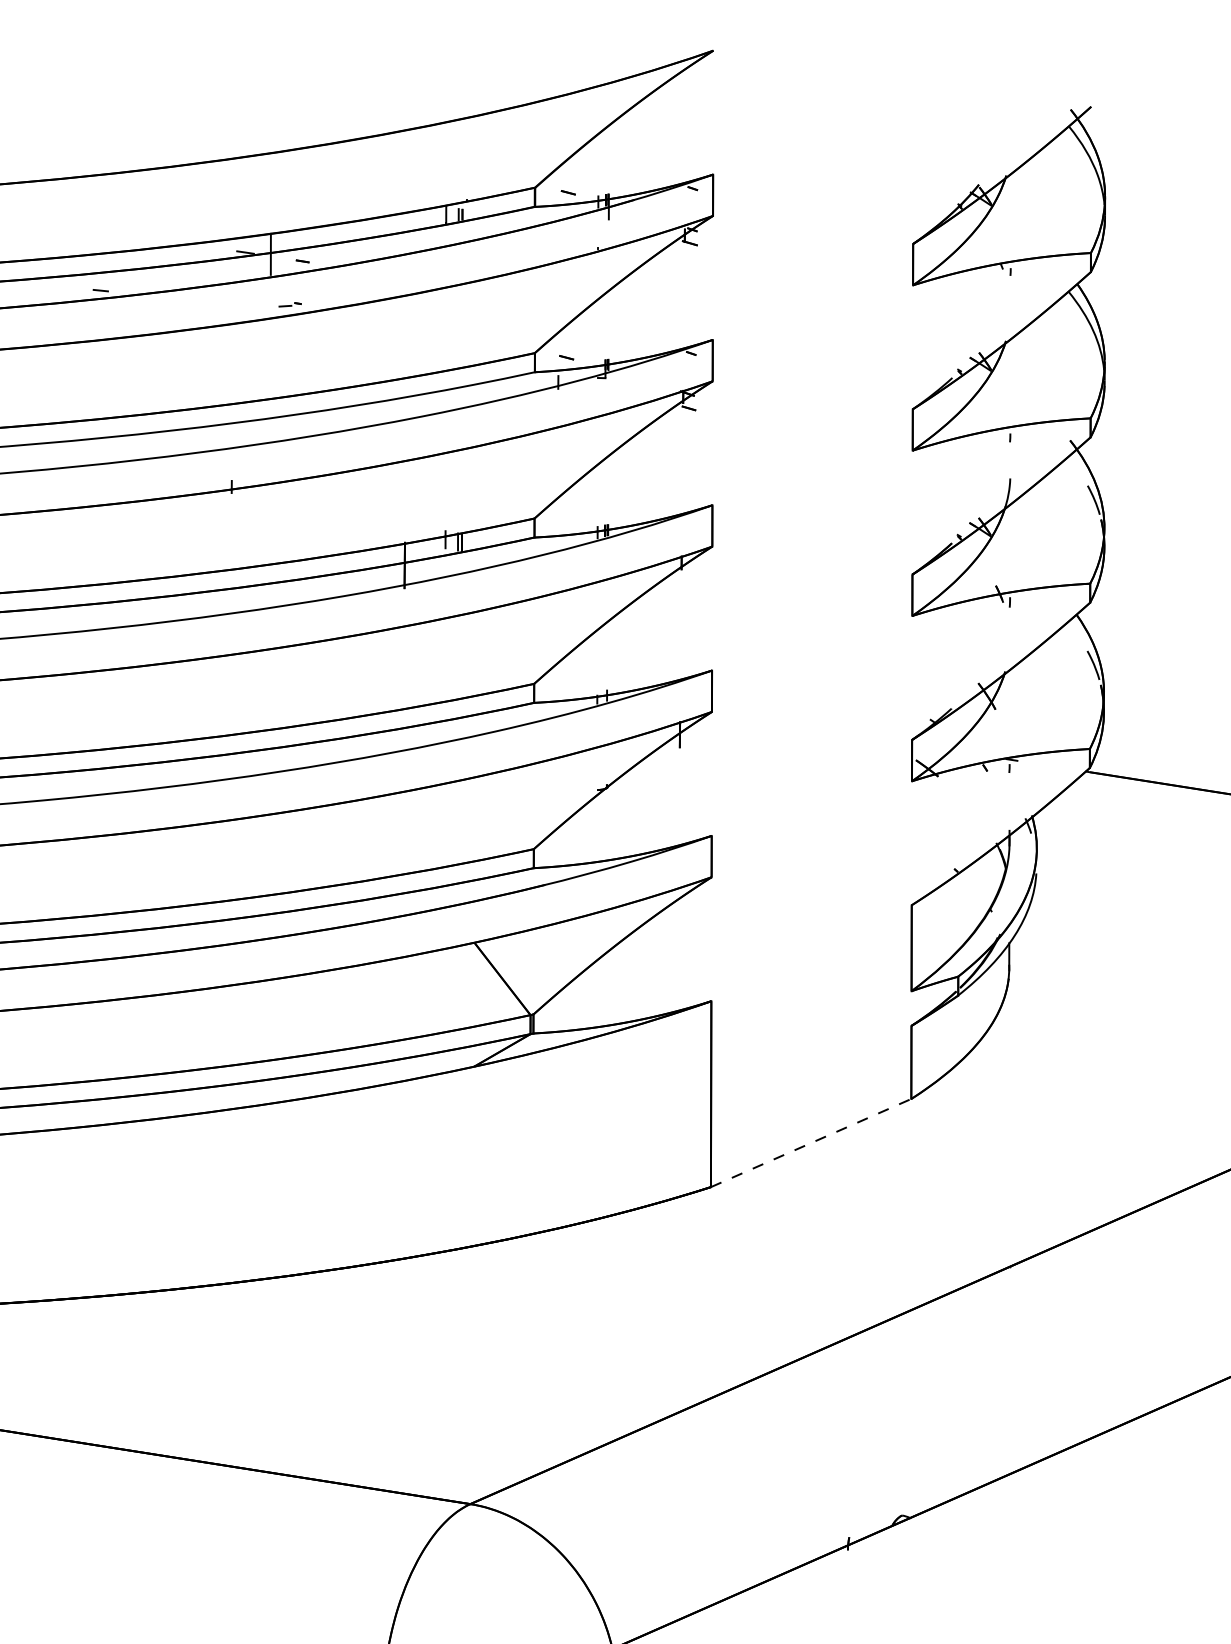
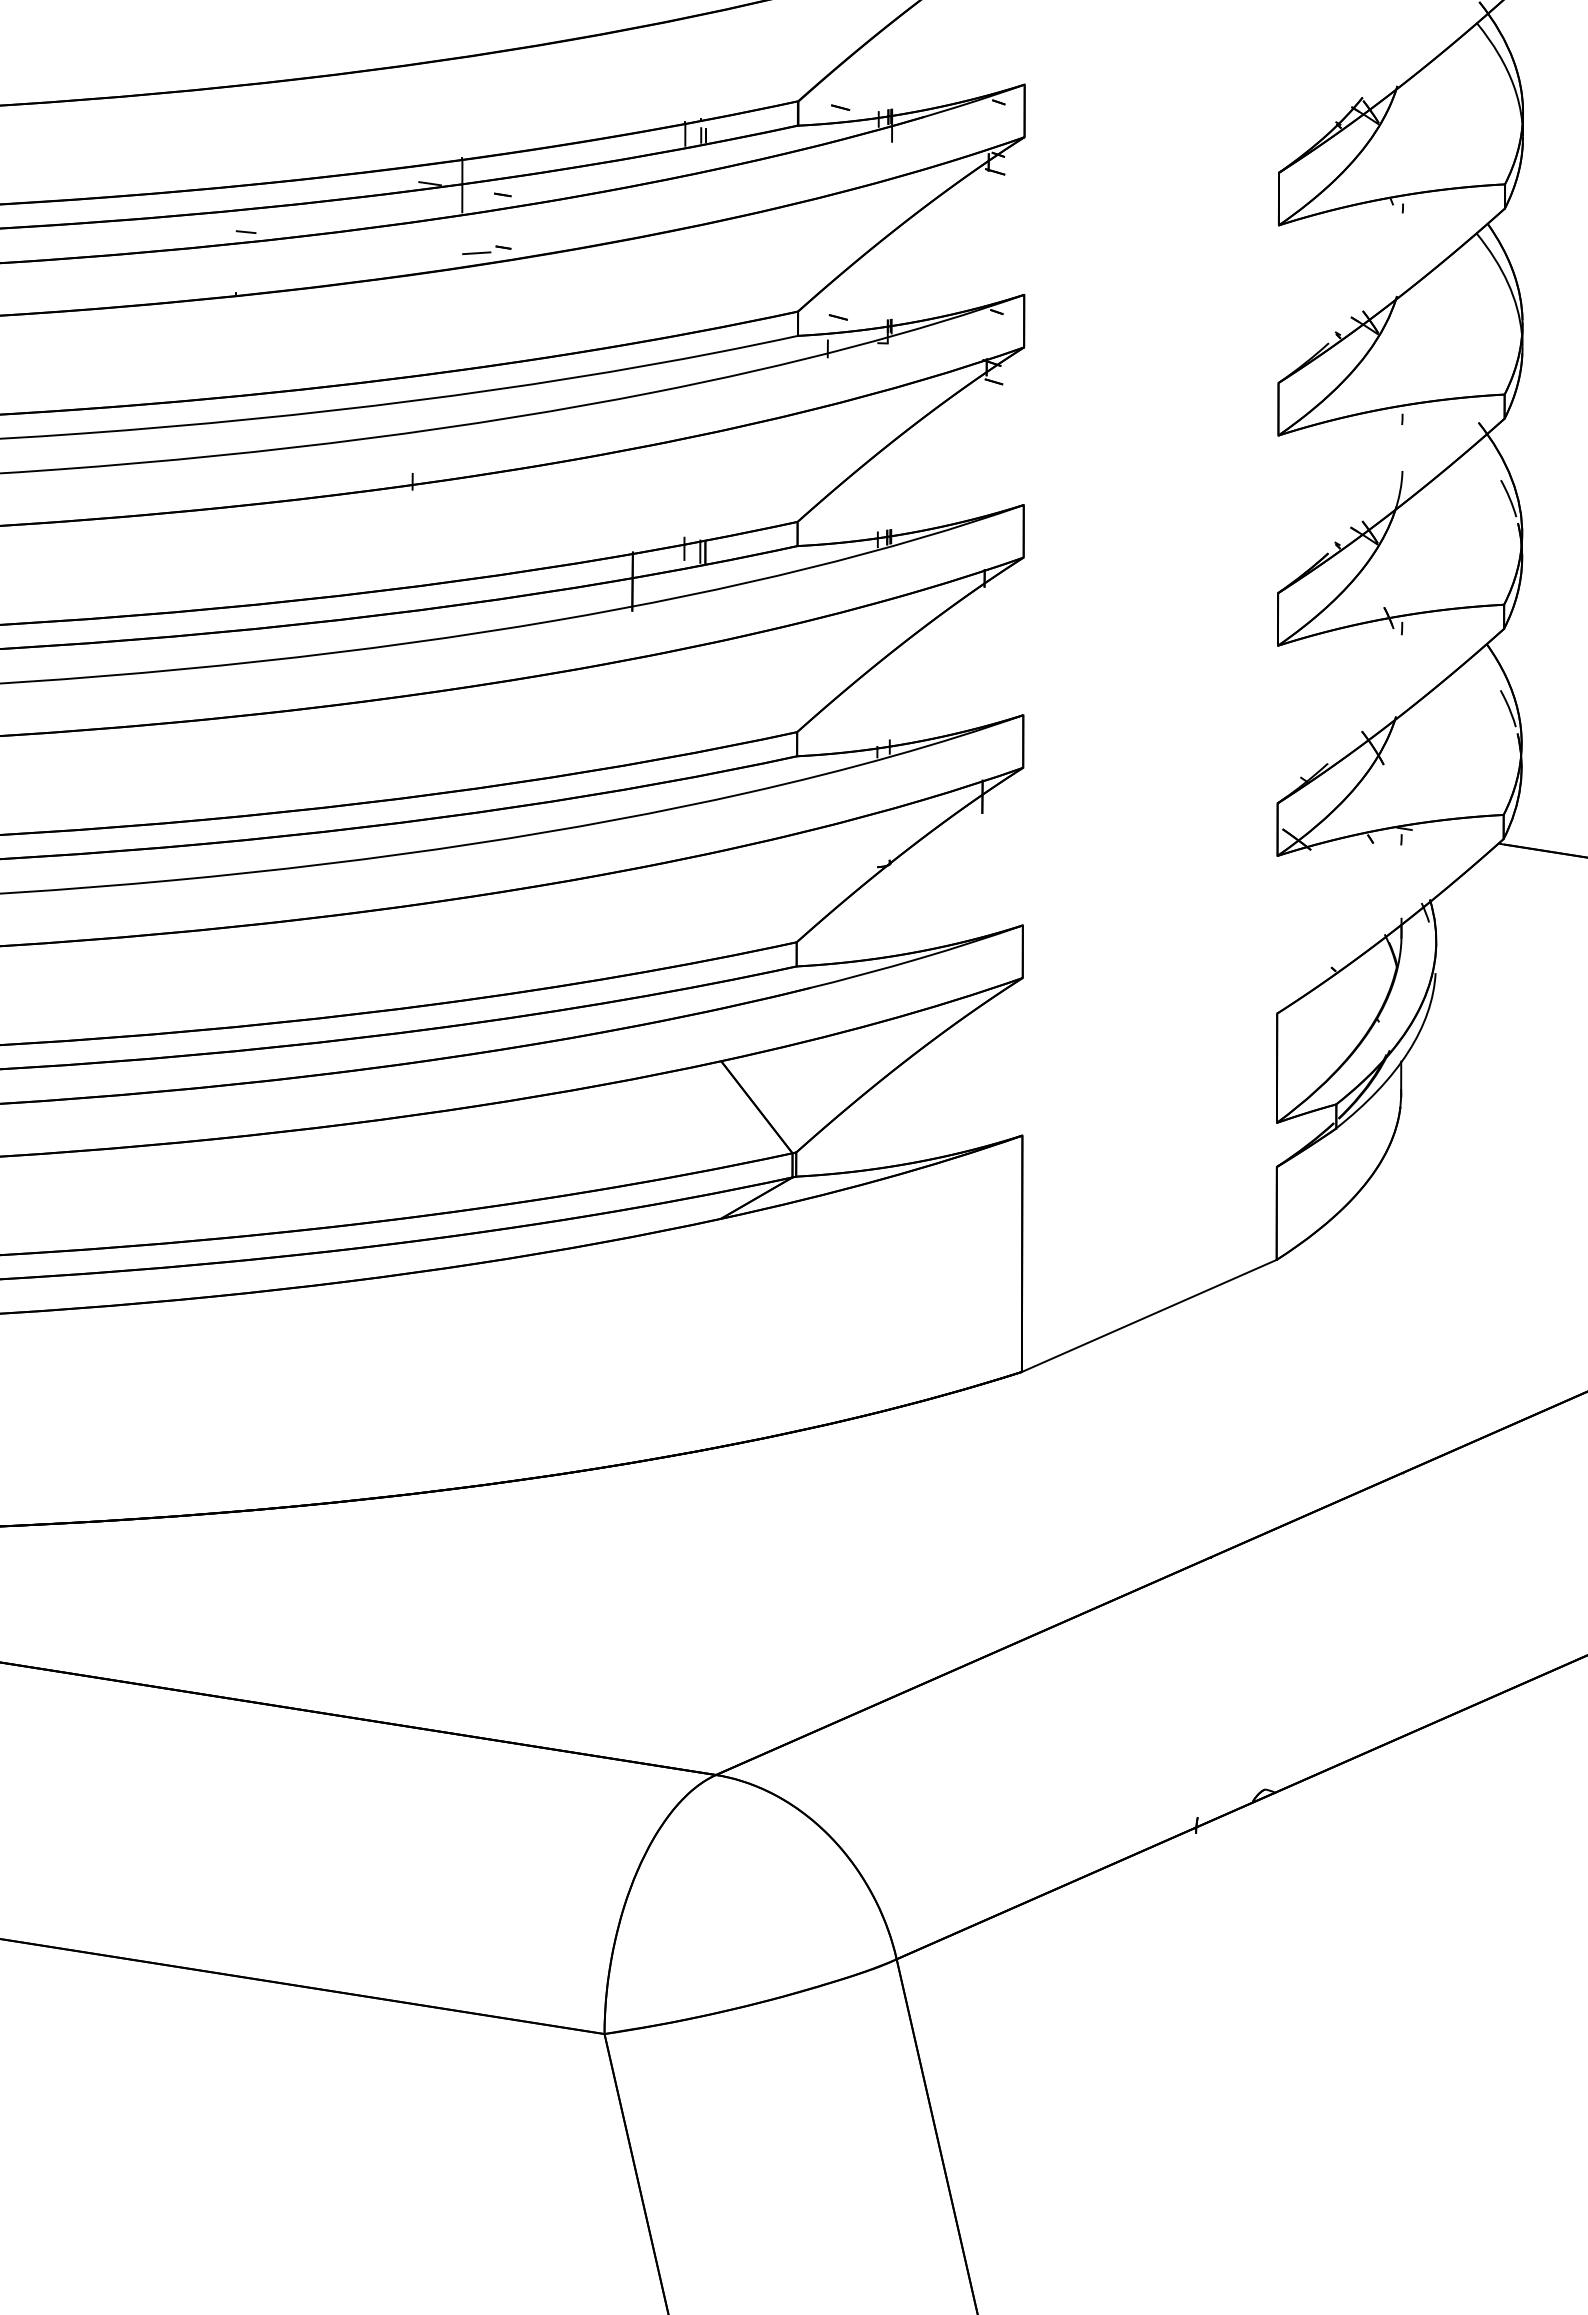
part: (289, 304) -> (486, 249), size x1.67
line: (811, 1142) -> (1149, 1315), dashed -> solid

